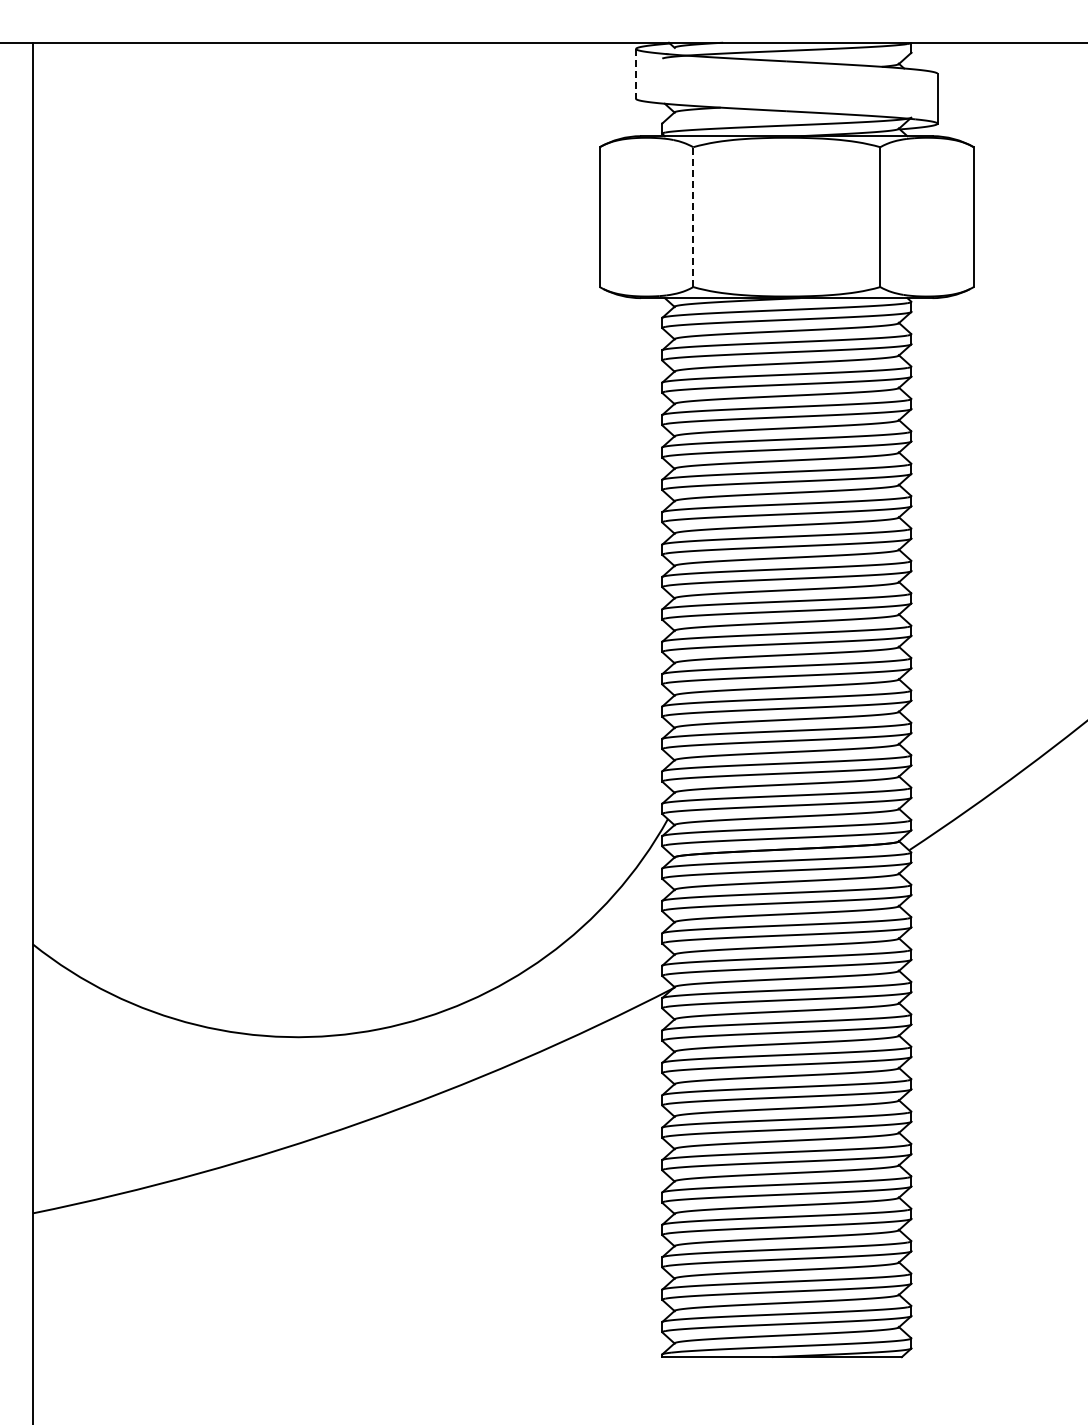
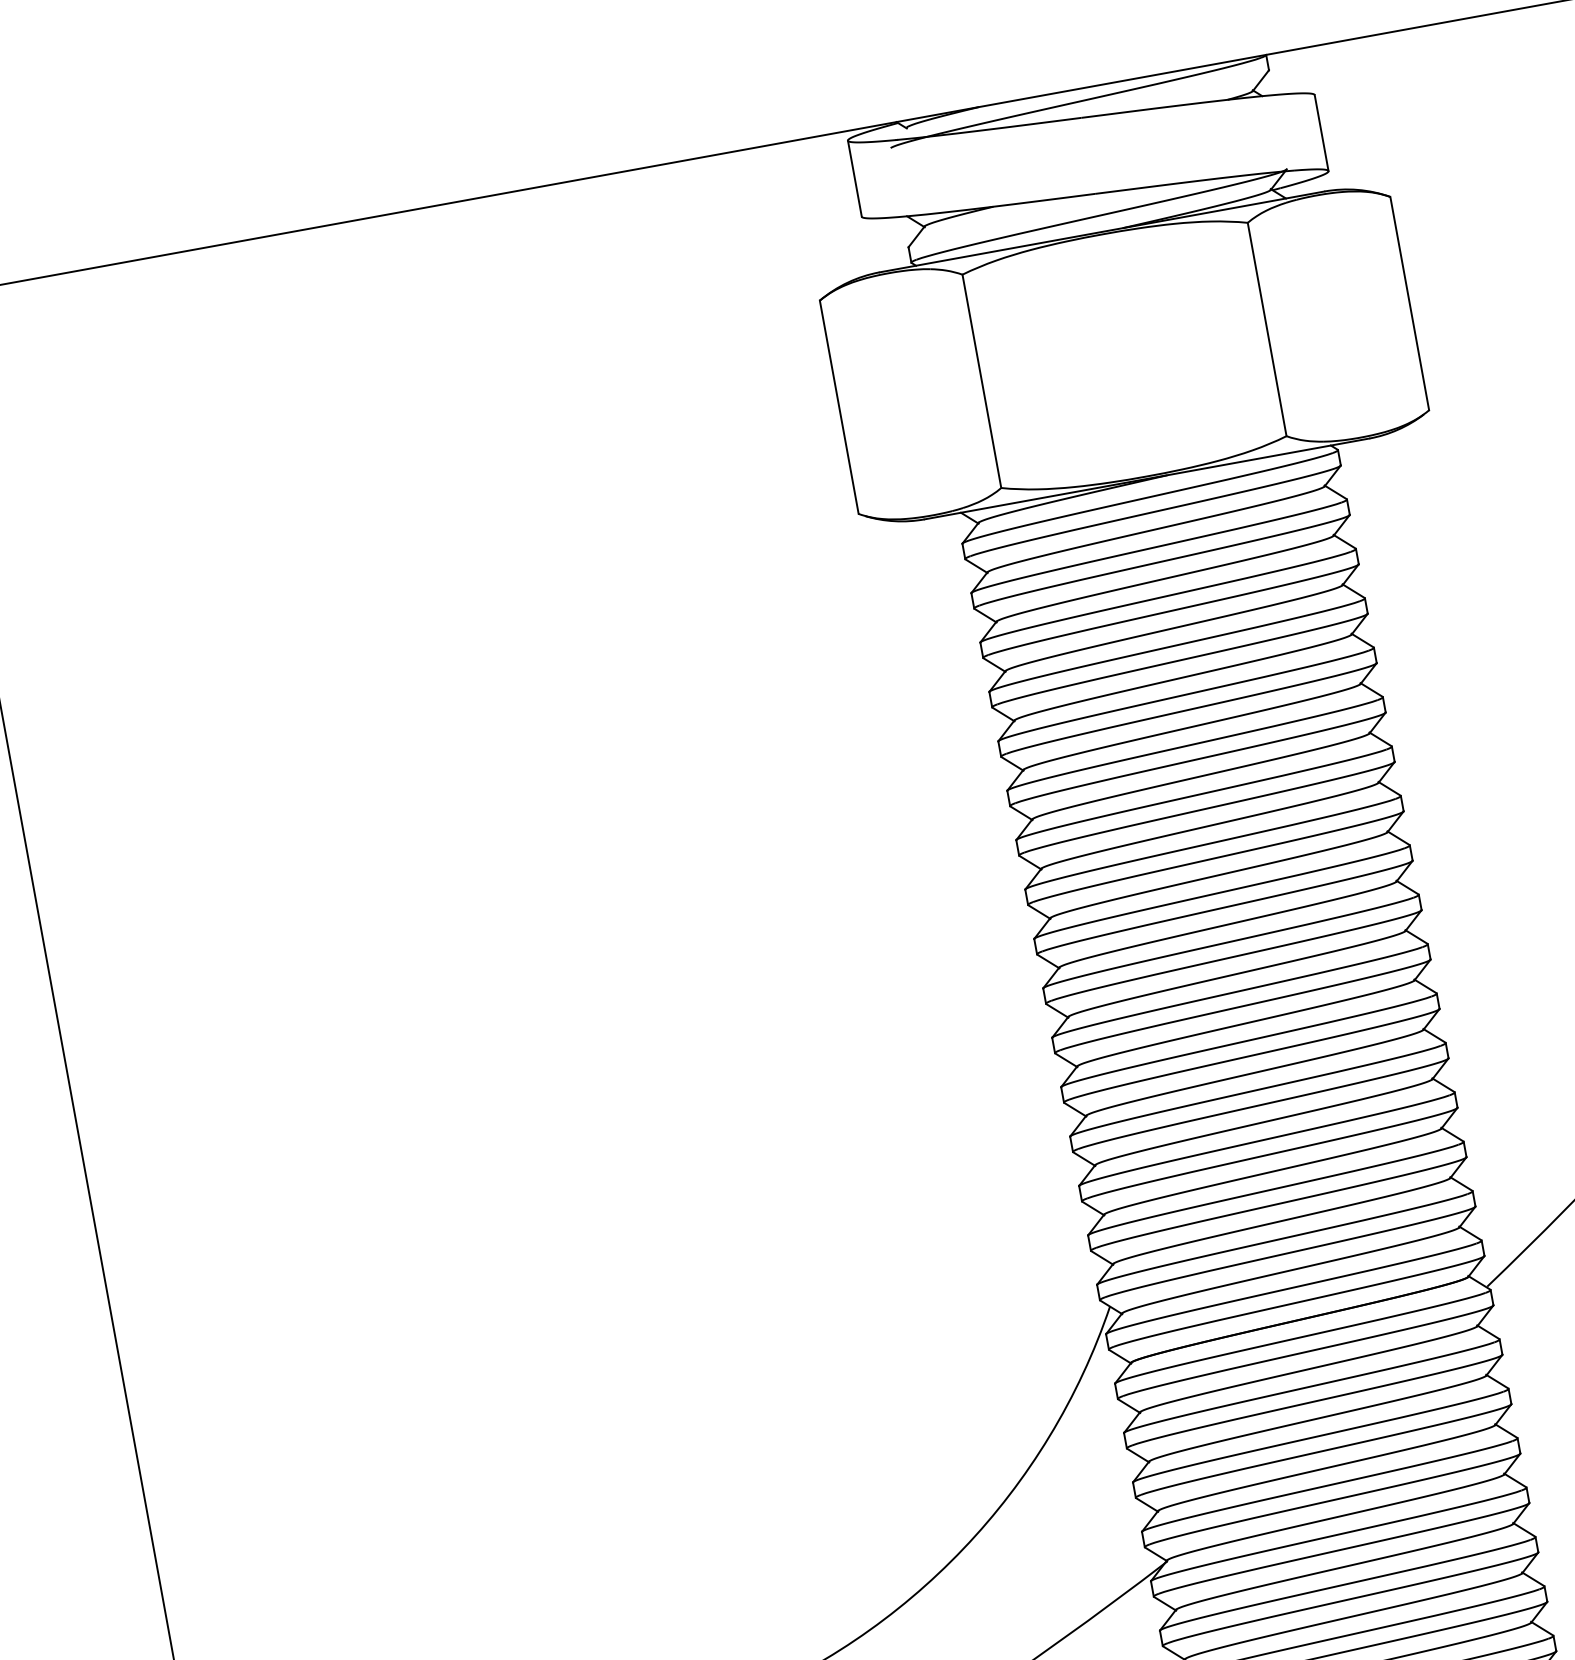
line: (636, 73) -> (855, 177), dashed -> solid
line: (693, 217) -> (982, 381), dashed -> solid

